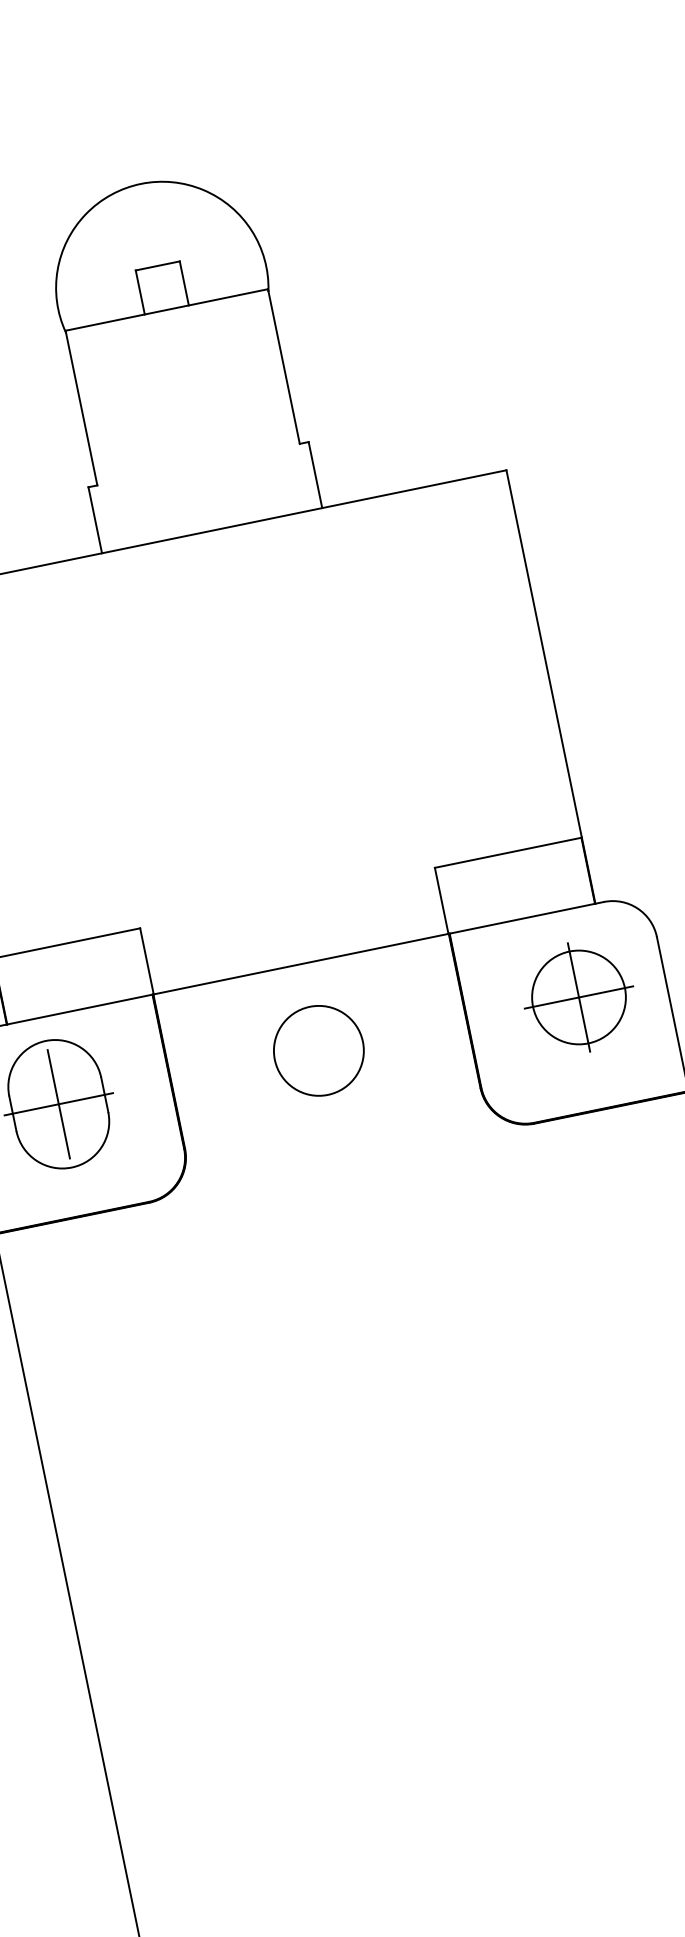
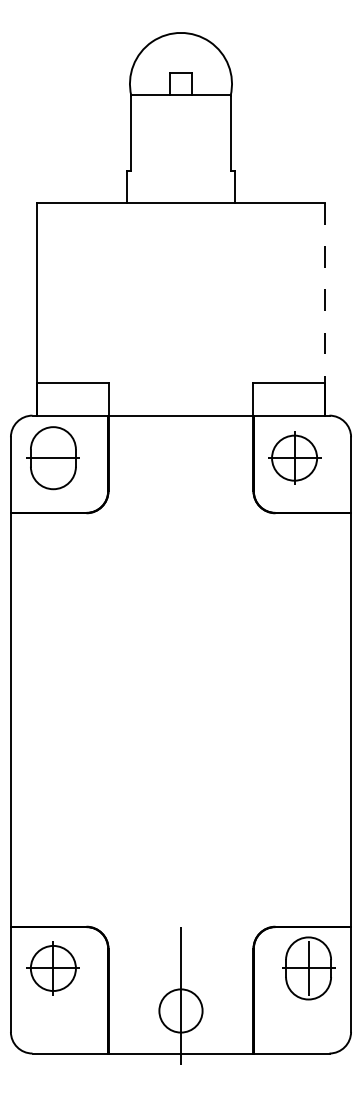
line: (544, 654) -> (325, 293), solid -> dashed
part: (578, 996) -> (294, 457), moved
circle: (317, 1049) -> (180, 457), removed
line: (59, 1104) -> (53, 458), removed

